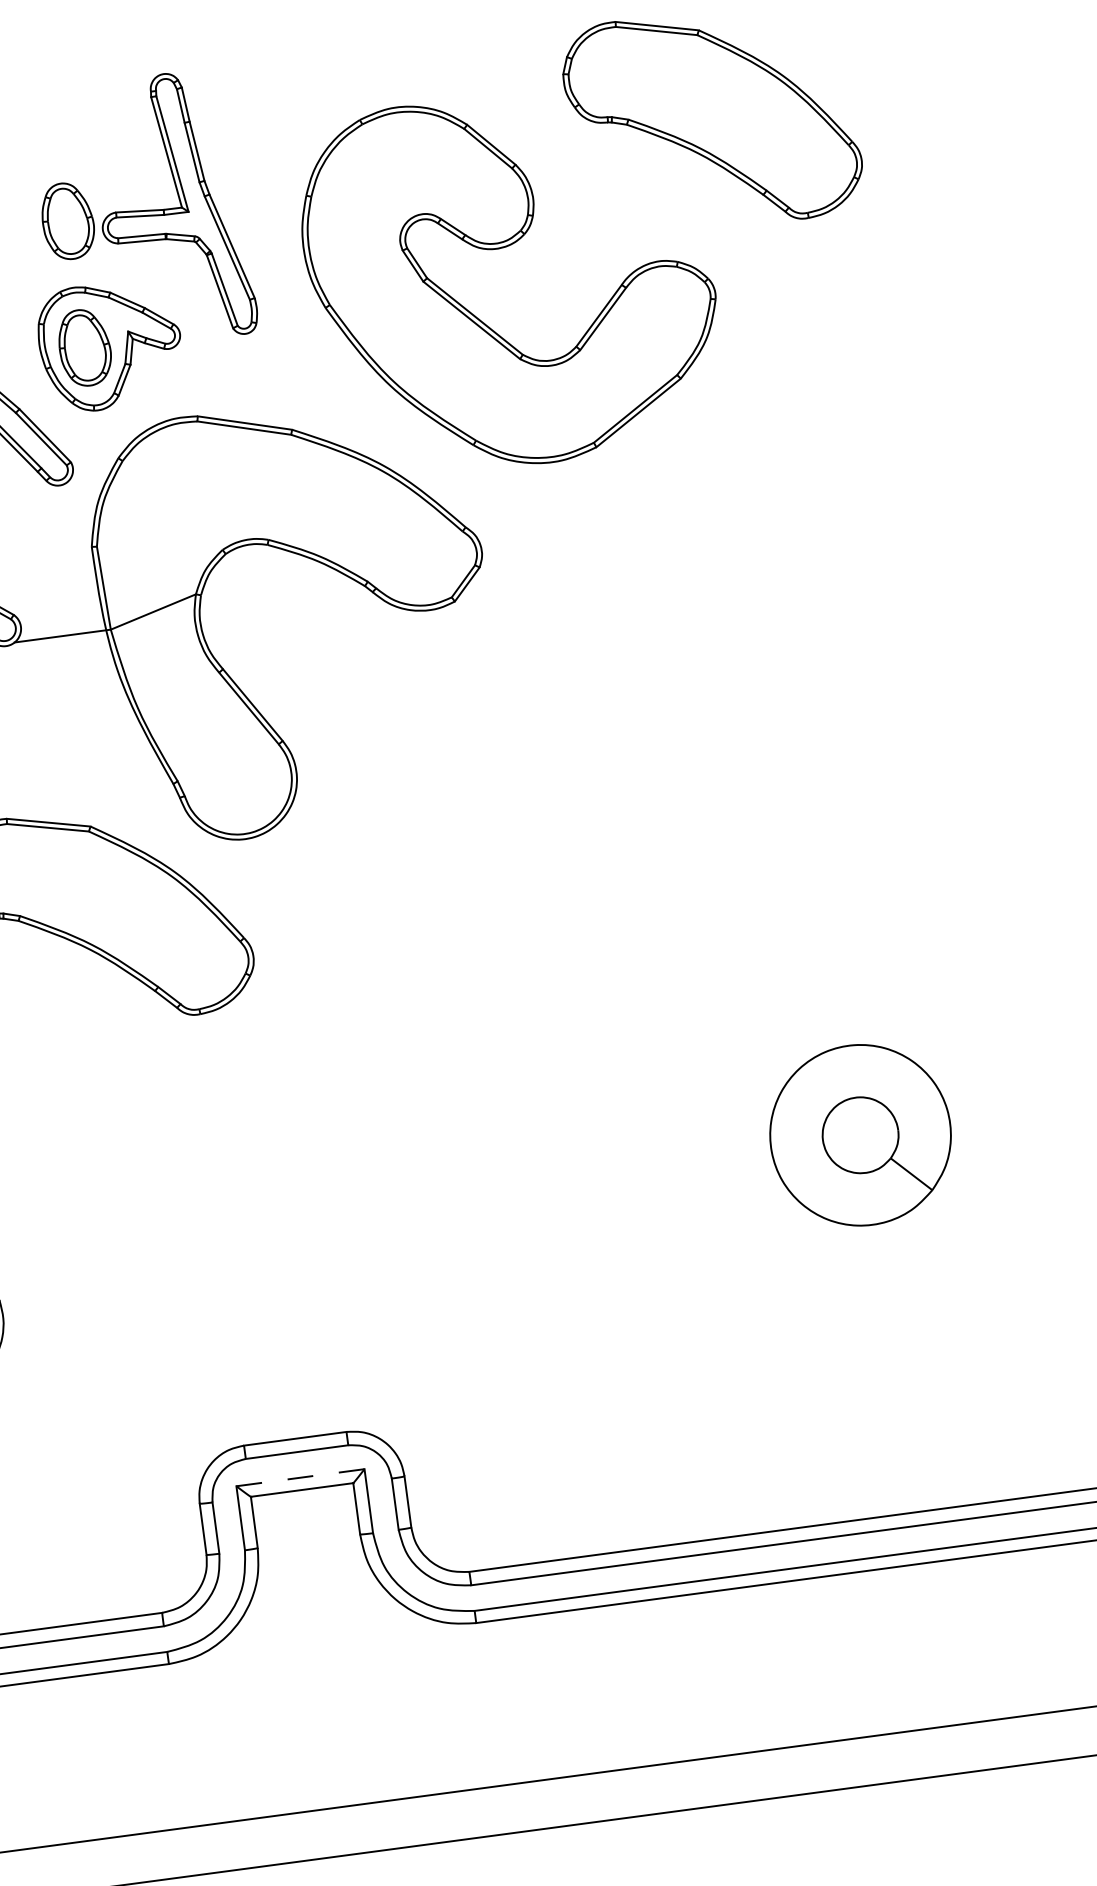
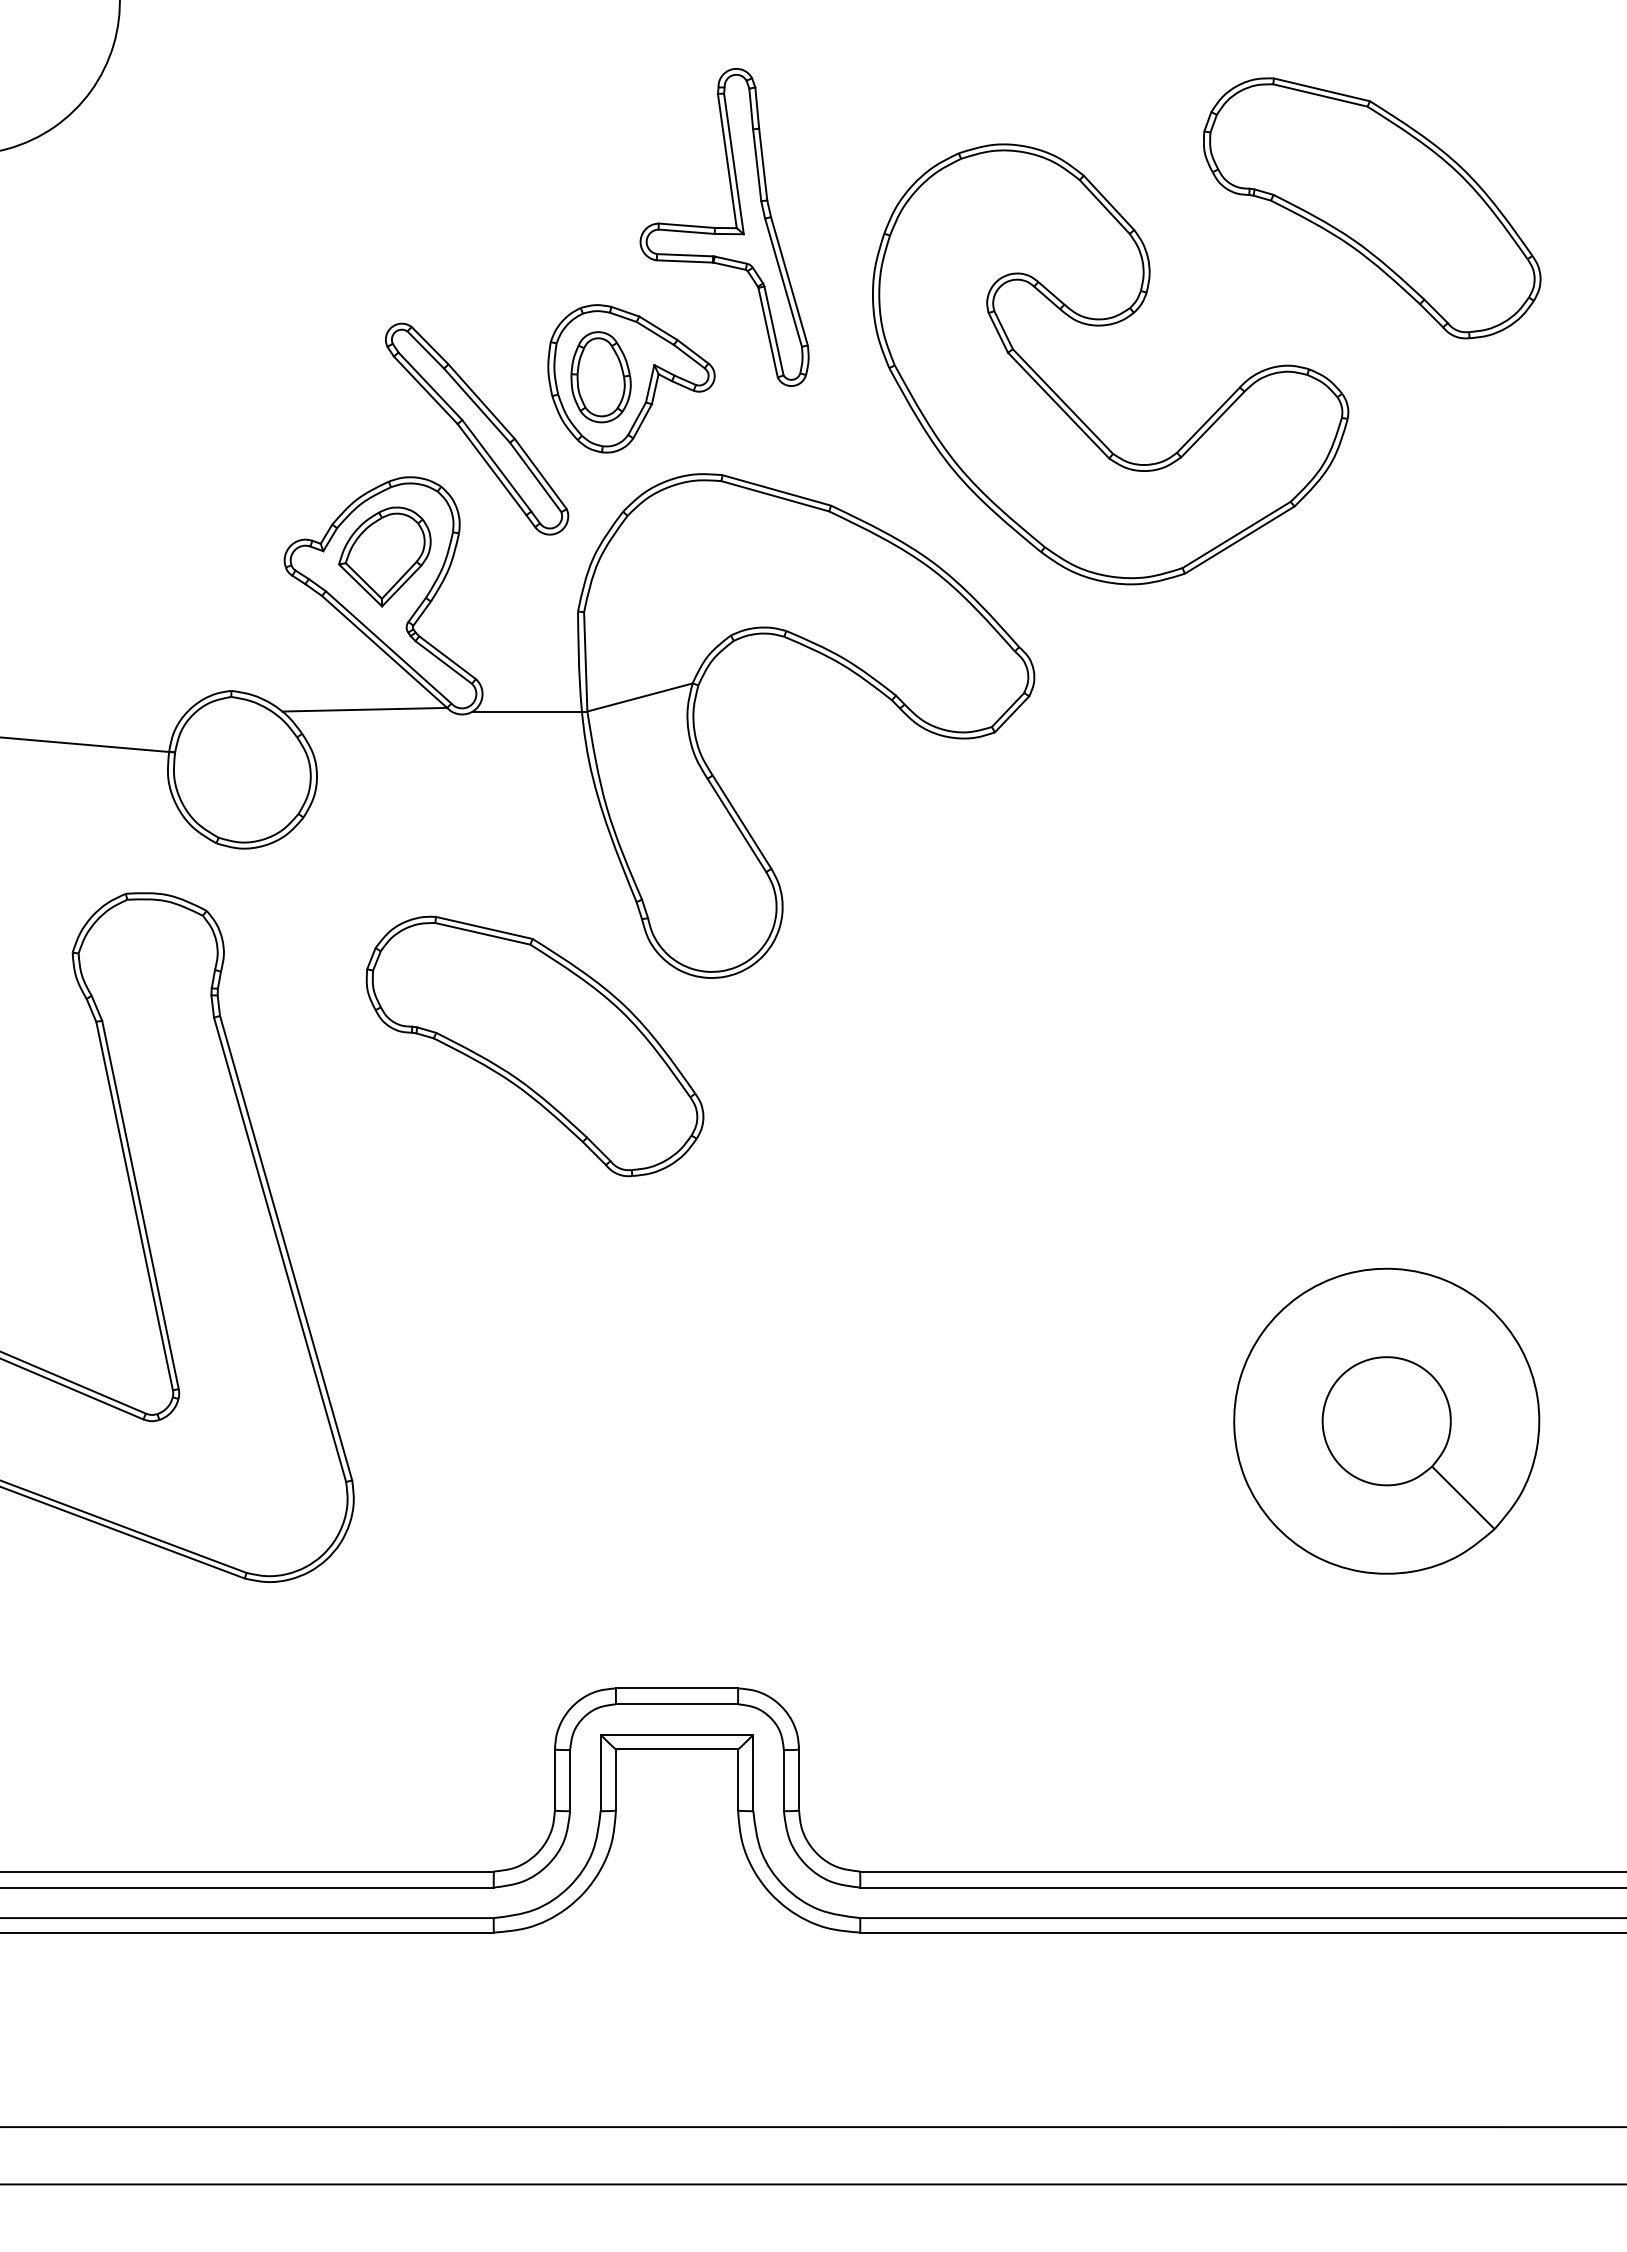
part: (67, 221) -> (600, 226), removed
part: (860, 1134) -> (1386, 1420), size x1.43
line: (300, 1477) -> (677, 1734), dashed -> solid

